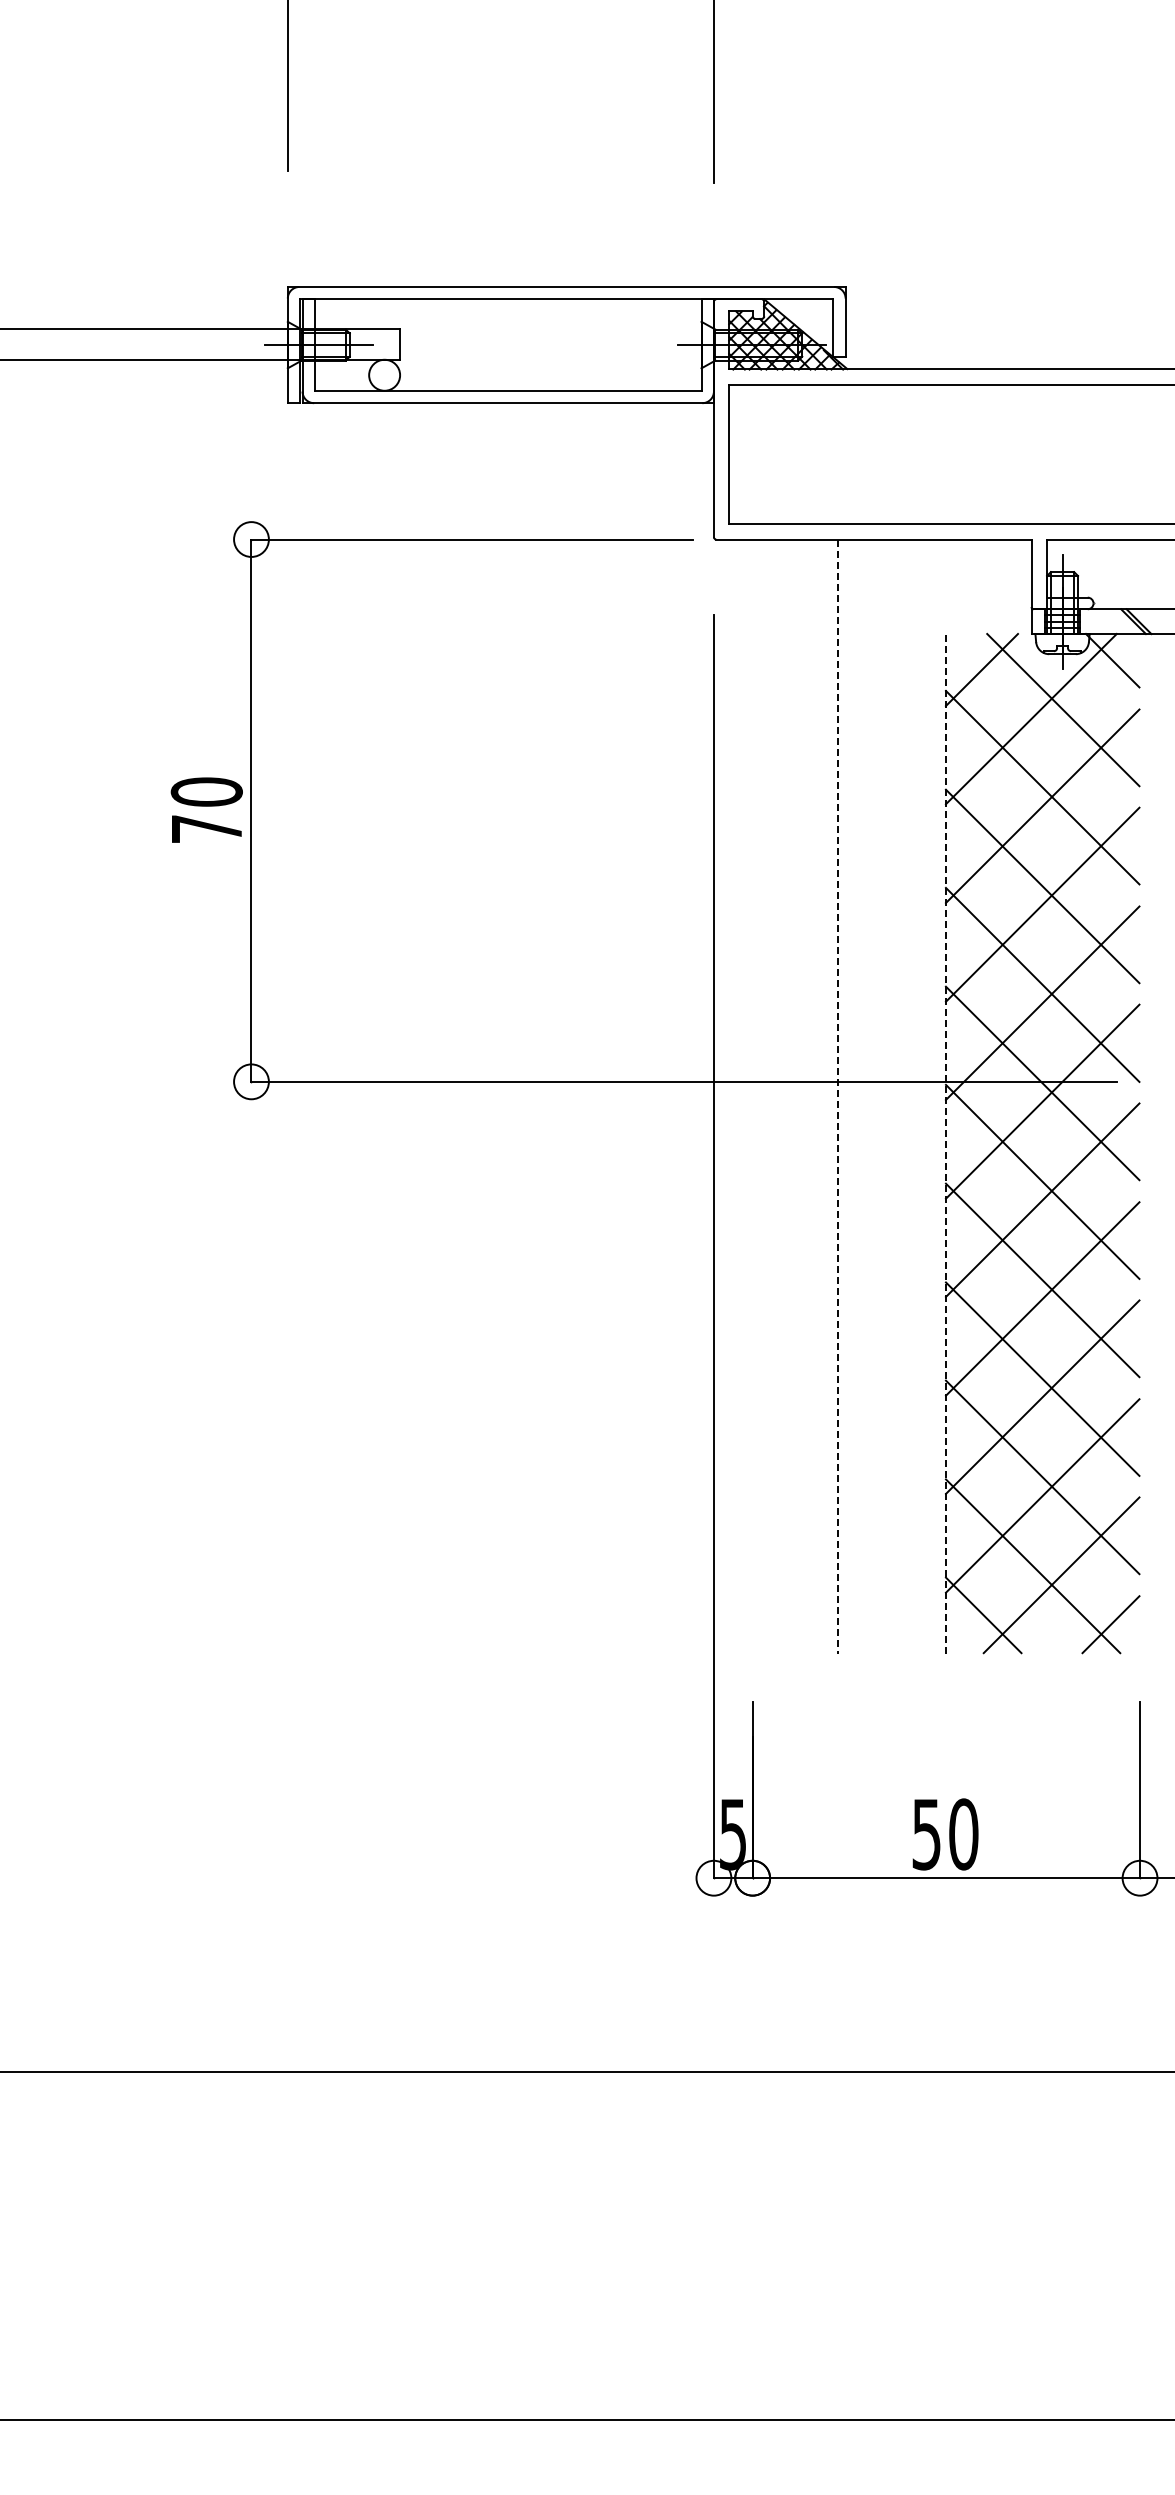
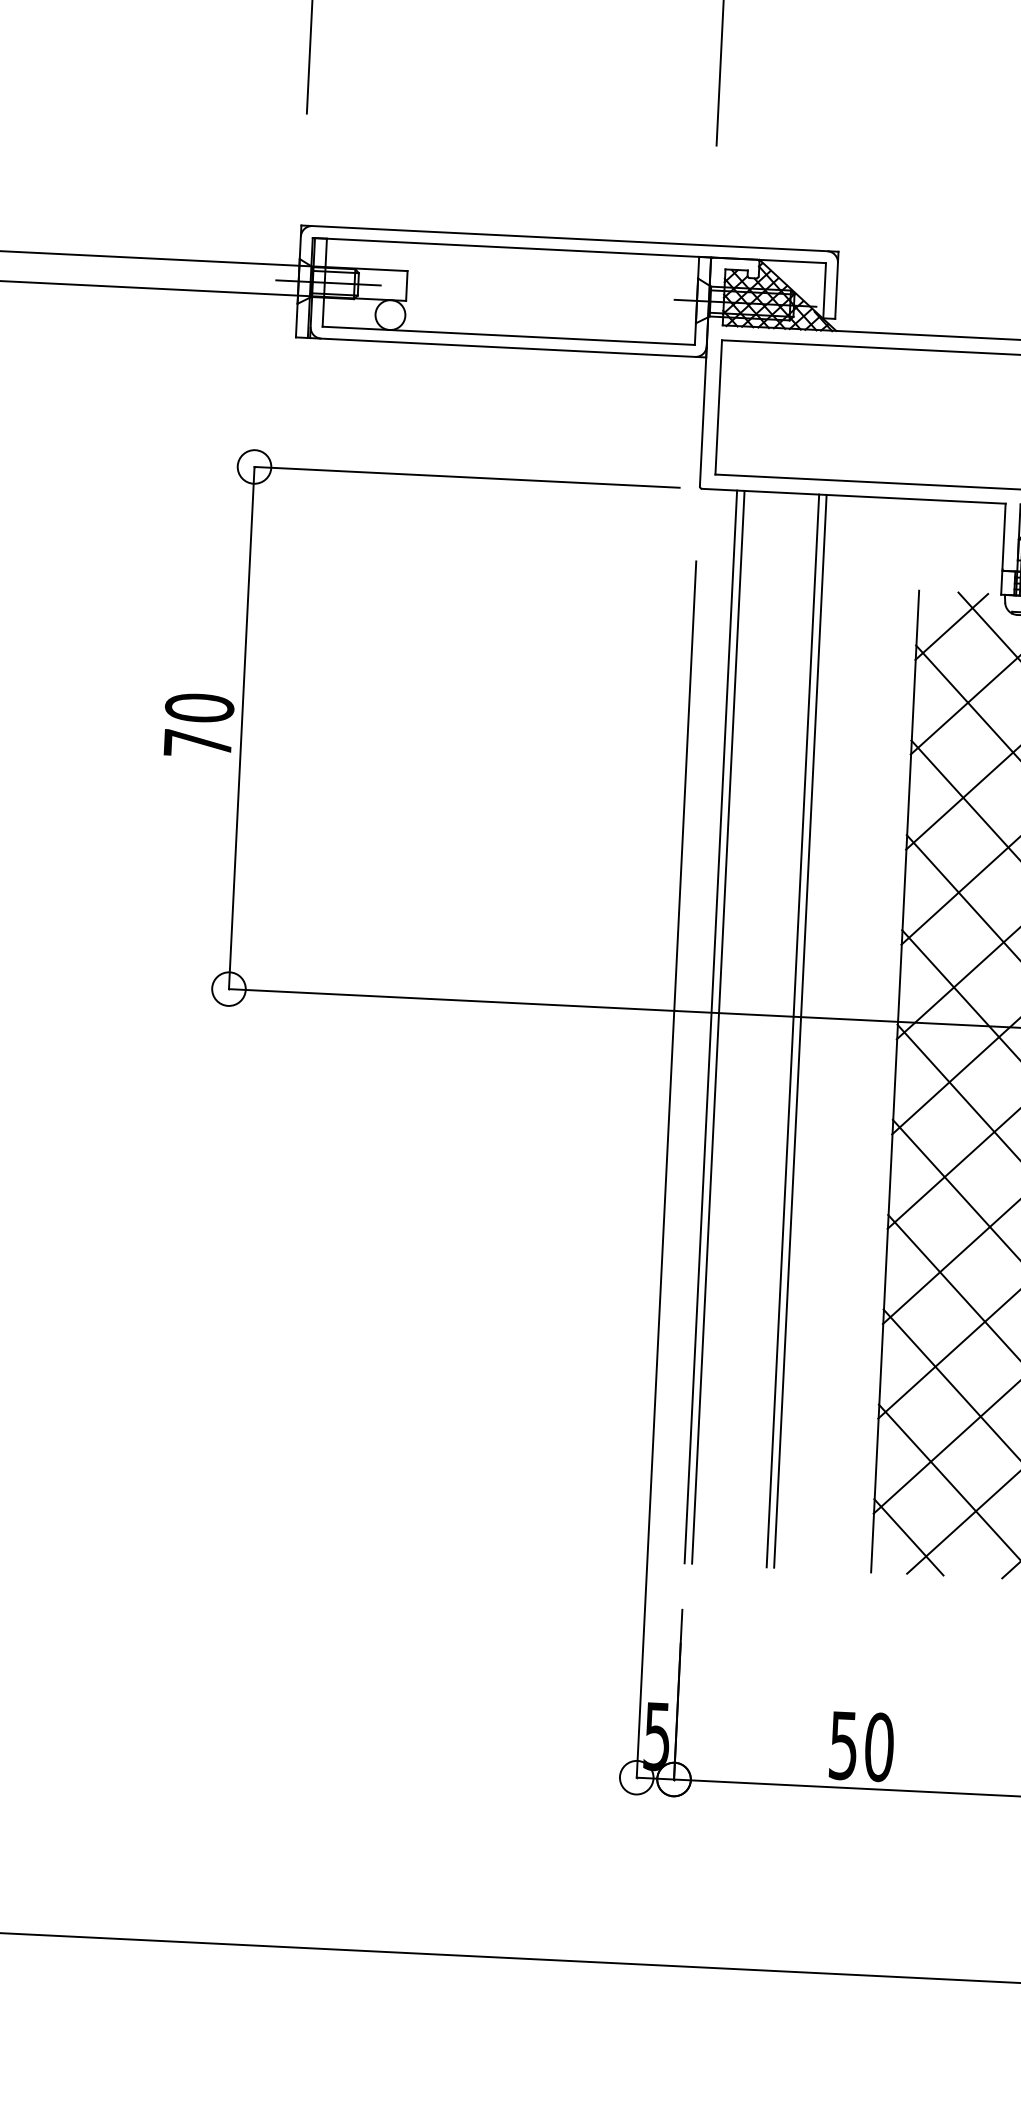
line: (752, 1096) -> (710, 1026), added
line: (760, 1096) -> (718, 1027), added
line: (845, 1096) -> (800, 1031), added
line: (837, 1097) -> (792, 1031), dashed -> solid
line: (946, 1143) -> (895, 1081), dashed -> solid

